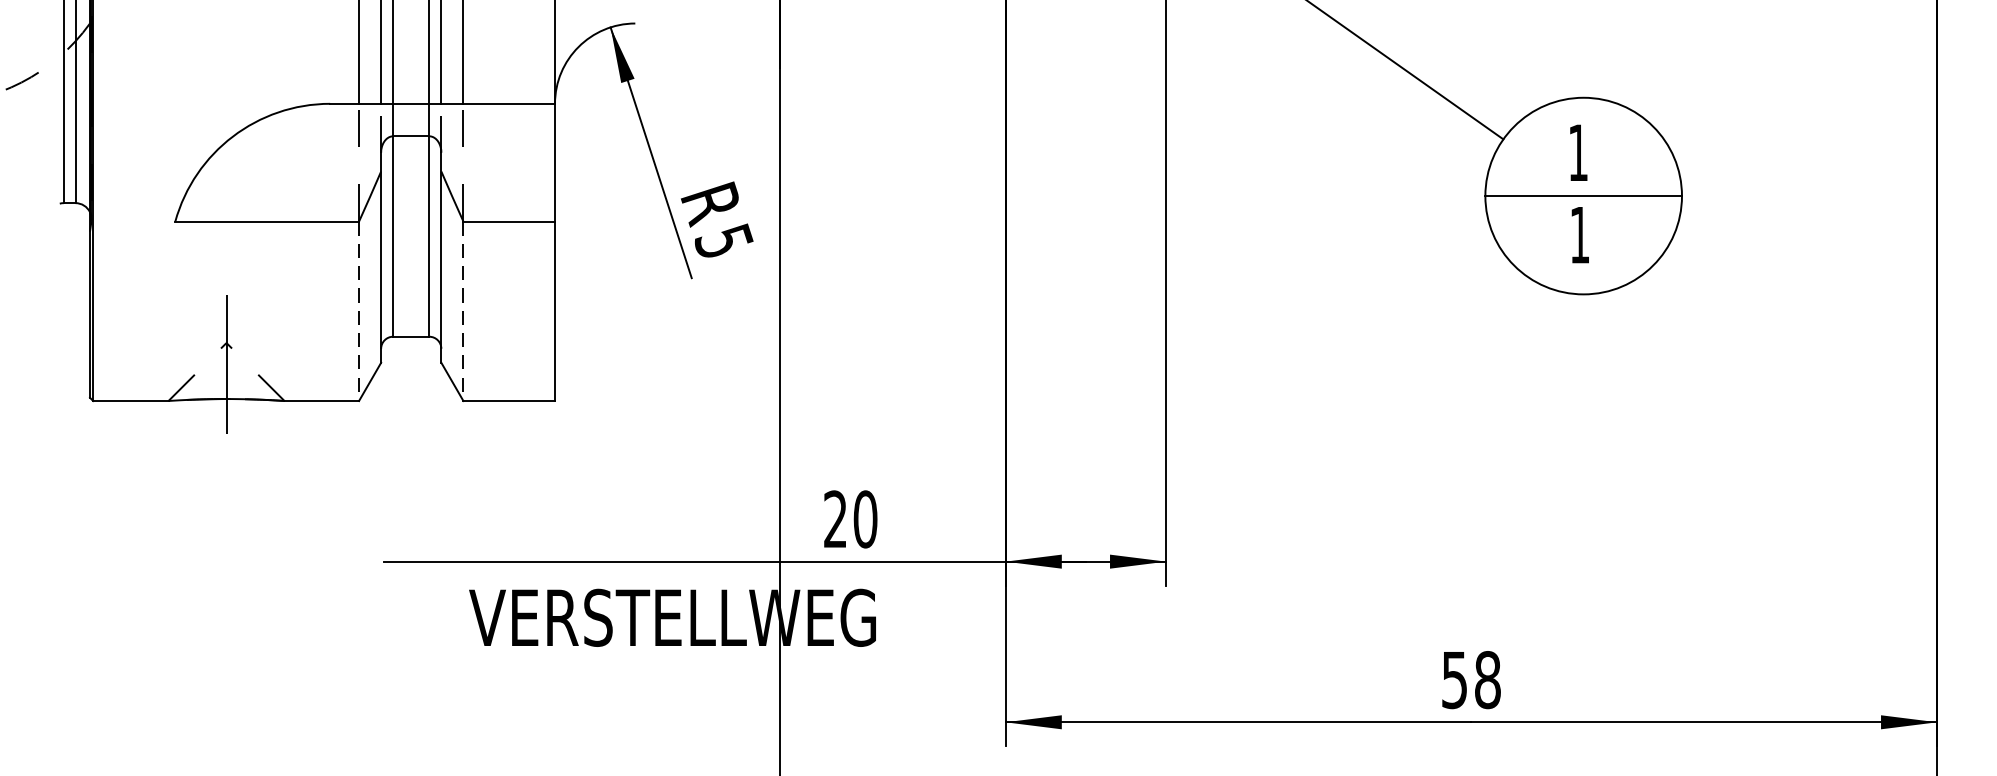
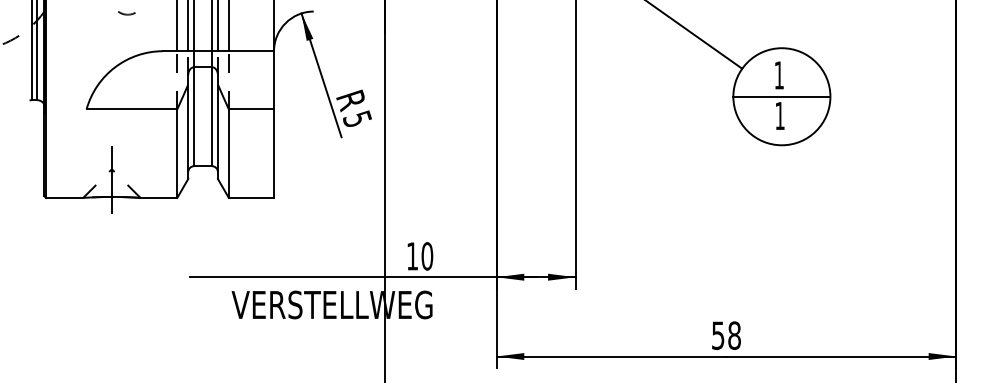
arc: (256, 27) -> (126, 13), added
line: (359, 313) -> (177, 154), dashed -> solid
line: (462, 313) -> (228, 154), dashed -> solid
text: (835, 519) -> (412, 256), 20 -> 10

